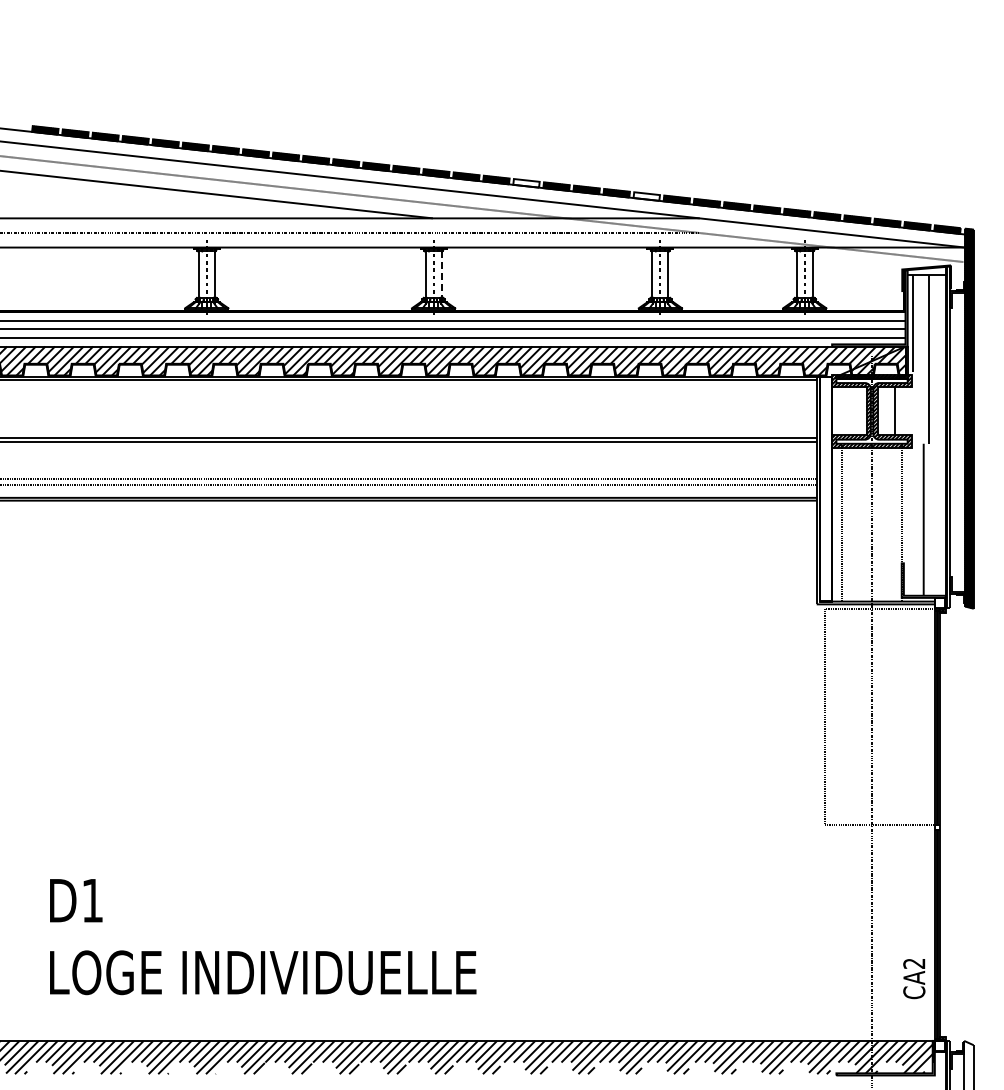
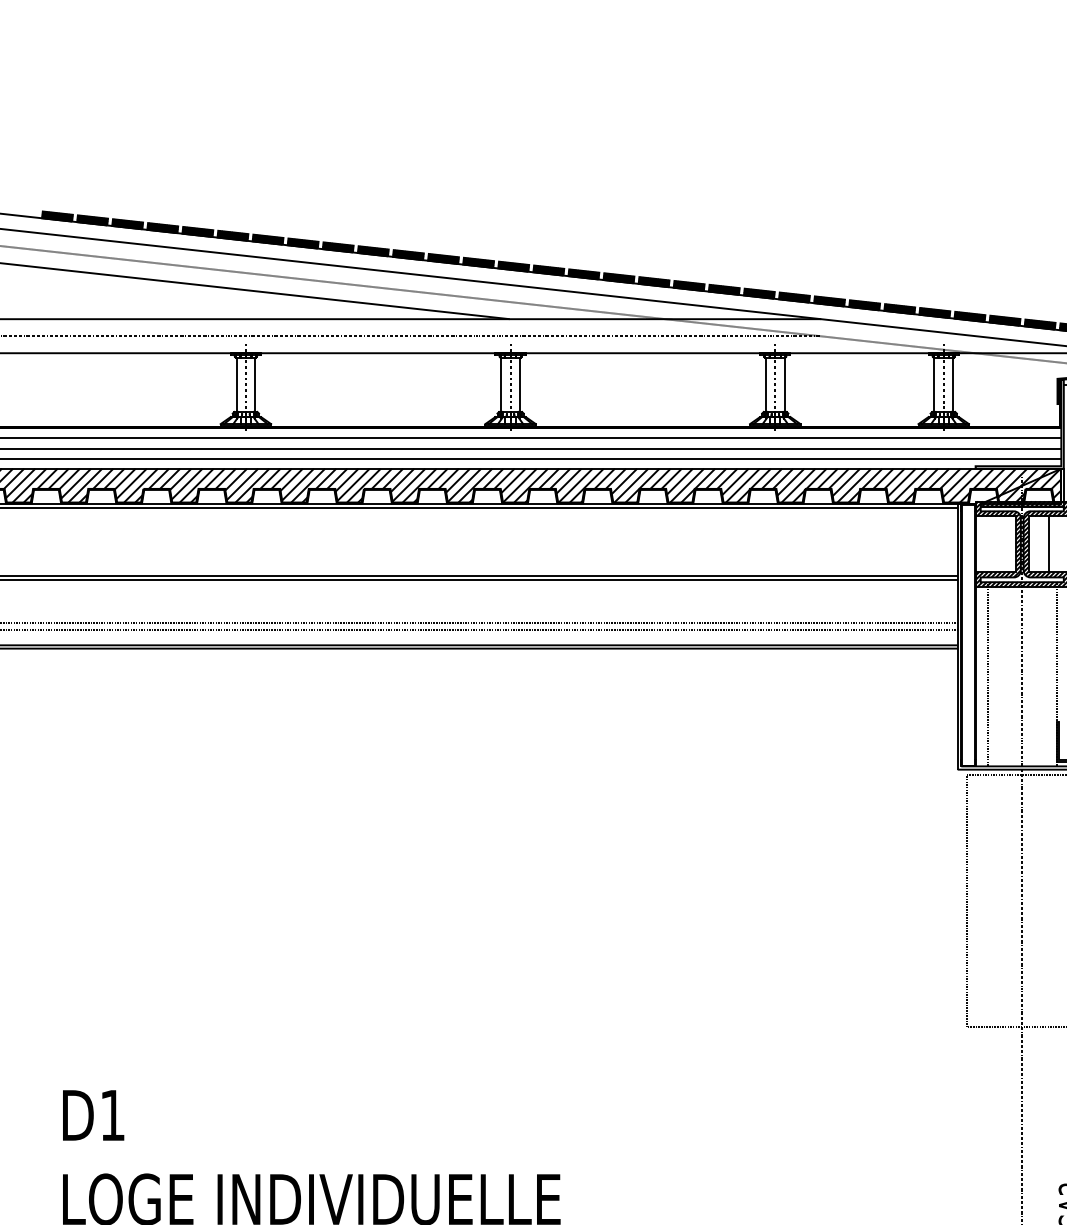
hatch: (526, 183) -> (618, 278), added
hatch: (646, 196) -> (759, 293), added
line: (441, 275) -> (519, 385), dashed -> solid

